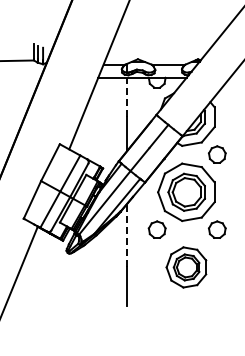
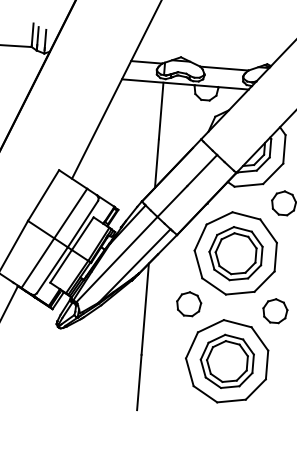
line: (127, 97) -> (161, 110), dashed -> solid
line: (127, 235) -> (145, 309), dashed -> solid
part: (186, 267) -> (226, 361), size x1.43

